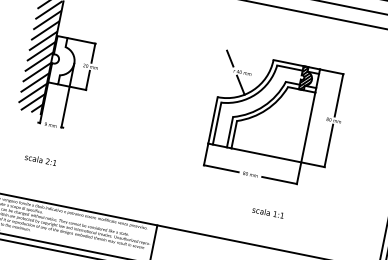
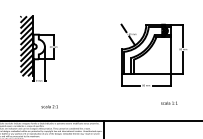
text: (40, 159) -> (49, 106), moved
text: (268, 211) -> (169, 102), moved

